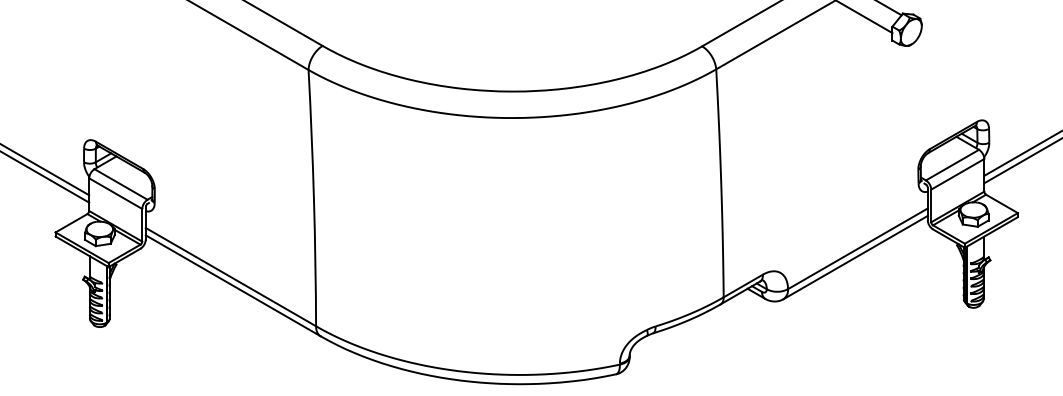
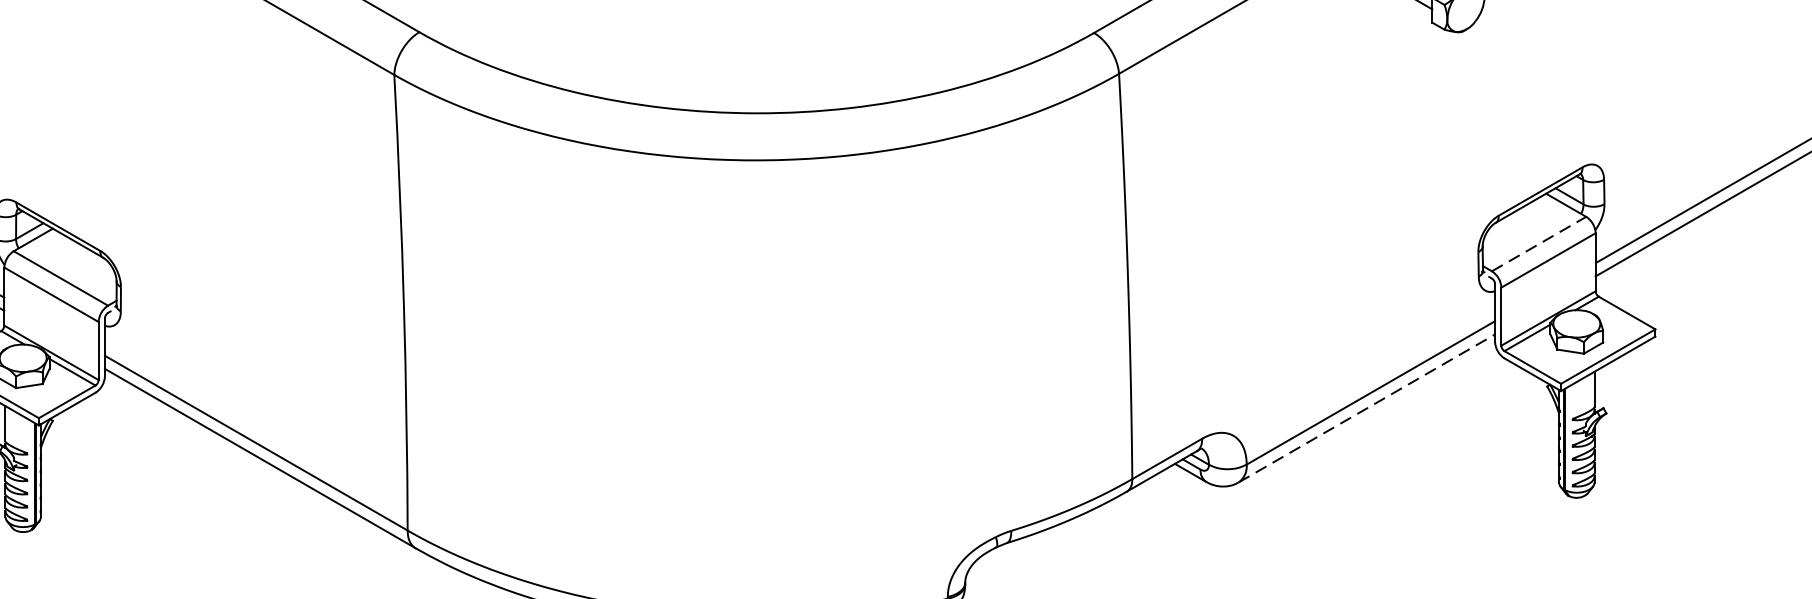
line: (952, 165) -> (1539, 244), solid -> dashed
line: (856, 257) -> (1368, 408), solid -> dashed

